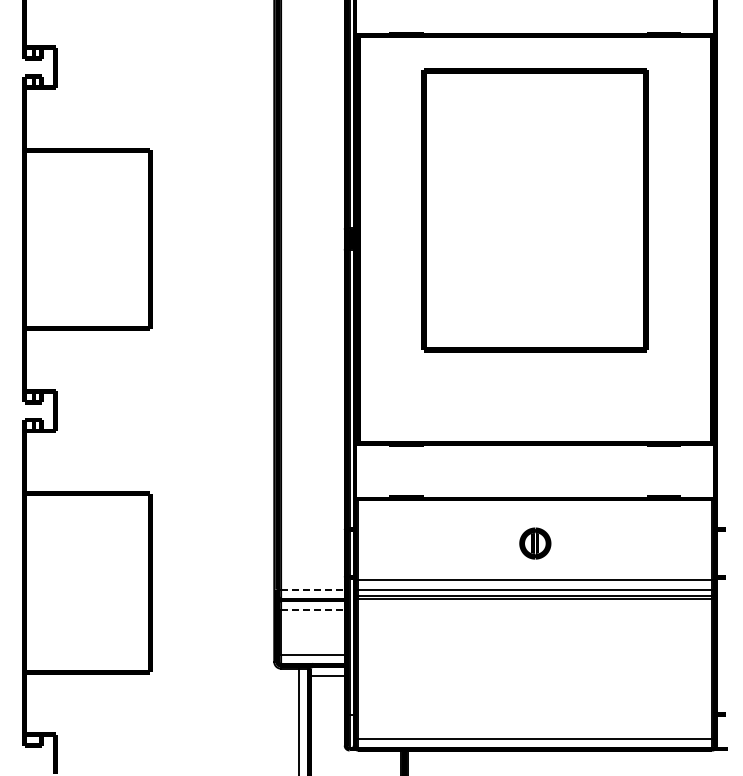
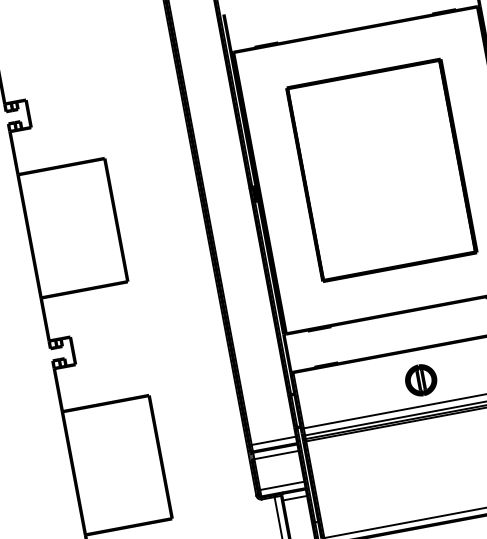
part: (534, 210) -> (381, 170), moved
part: (535, 543) -> (421, 380), size x1.43
line: (313, 589) -> (274, 440), dashed -> solid
line: (313, 610) -> (276, 455), dashed -> solid

